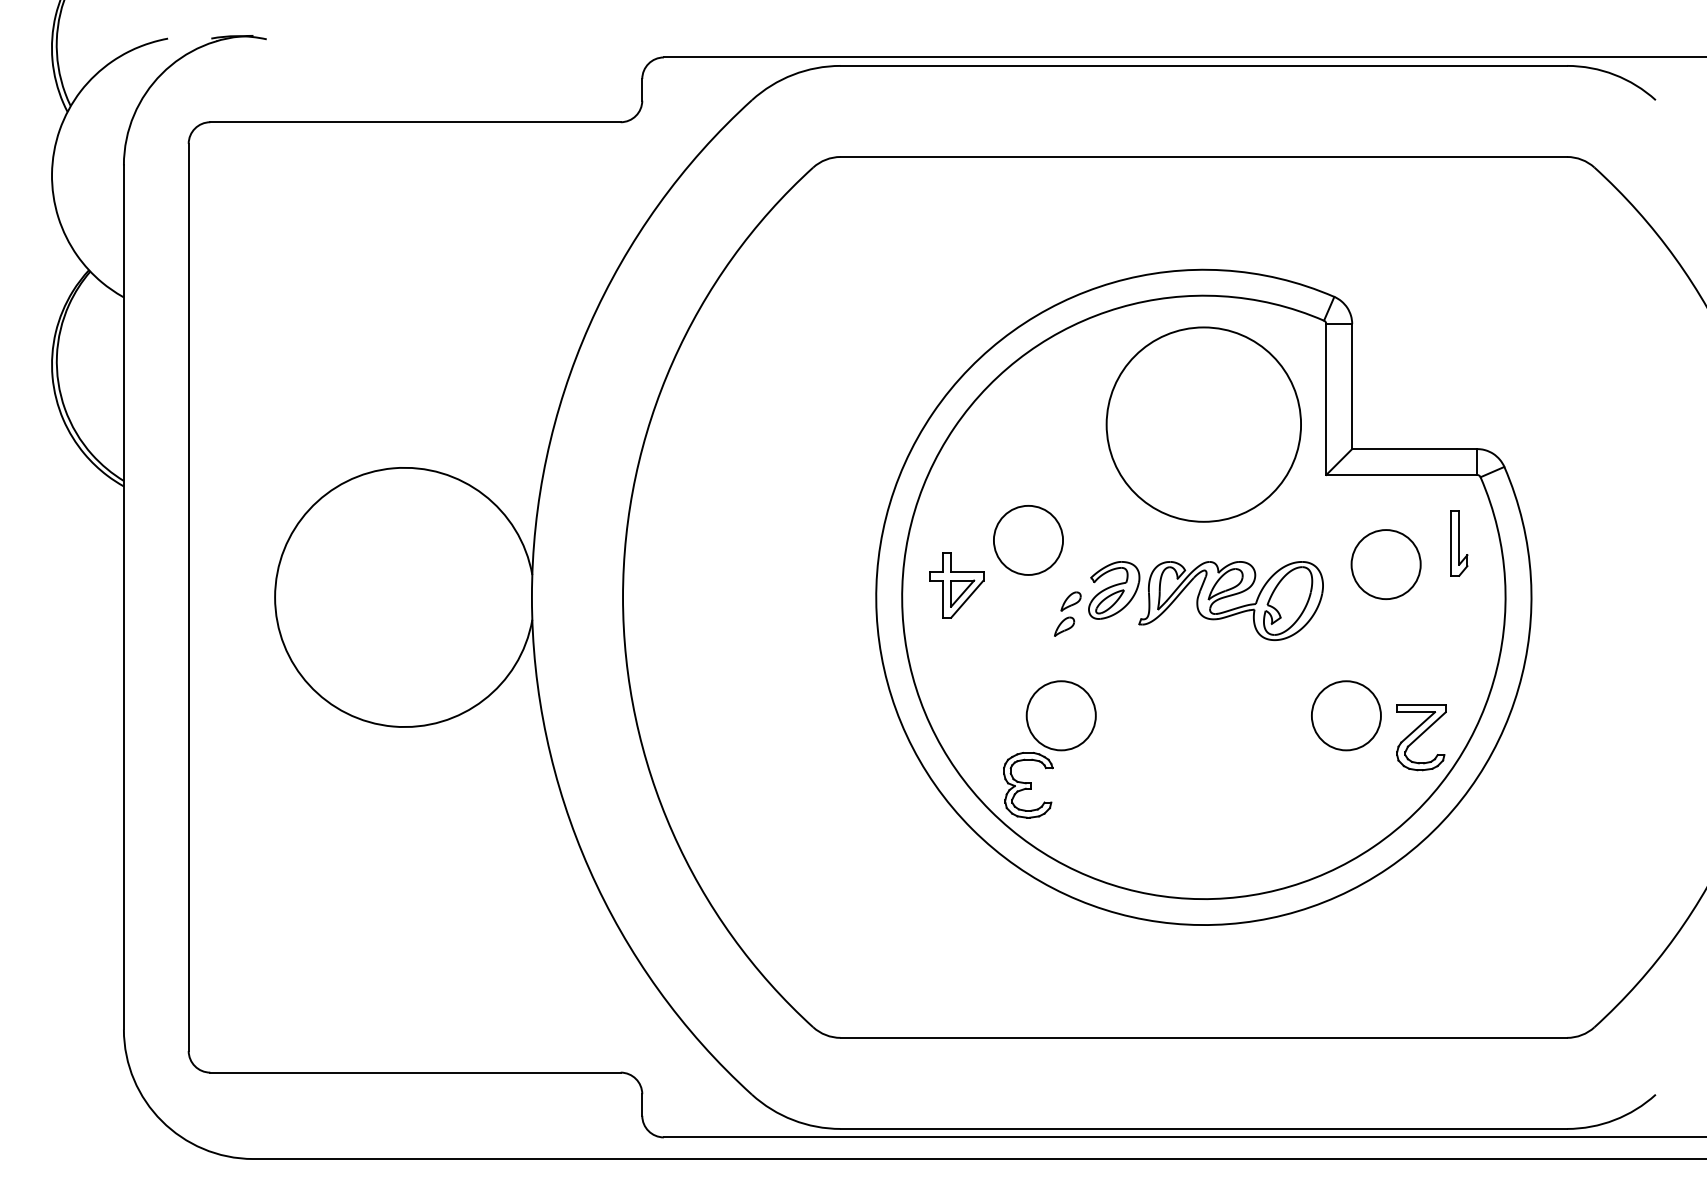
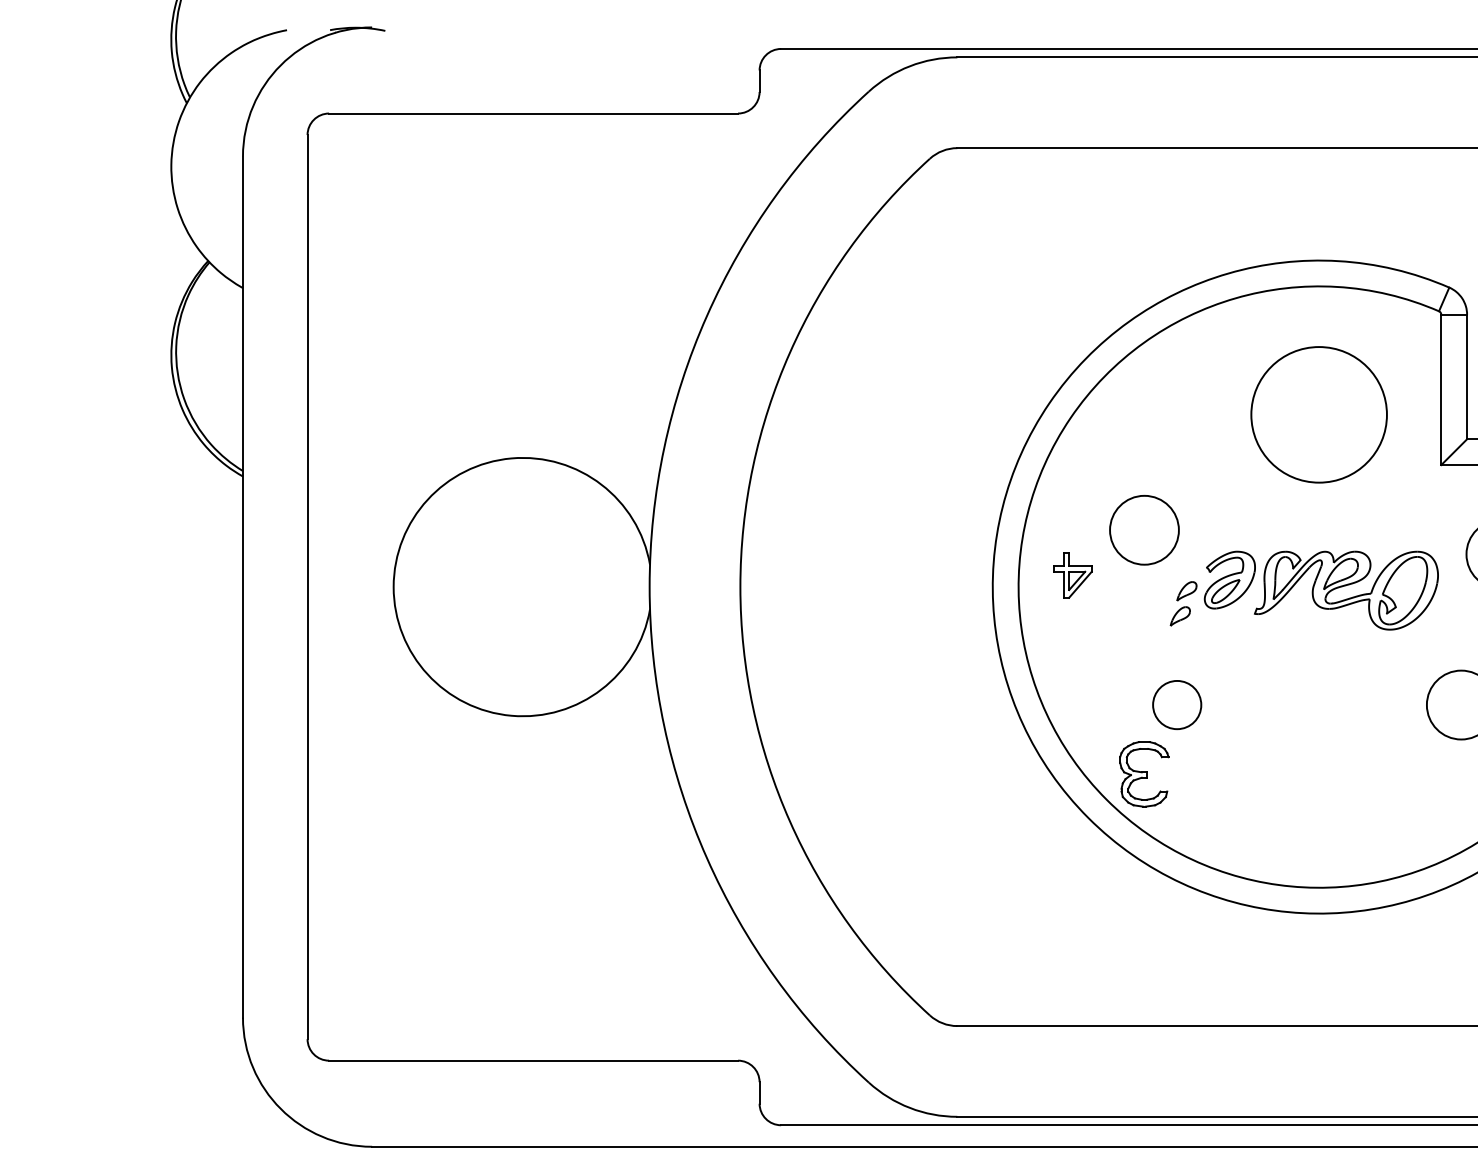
circle: (1203, 424) -> (1318, 414), size x0.7
part: (956, 585) -> (1072, 575), size x0.7
circle: (1060, 715) -> (1176, 704), size x0.7

